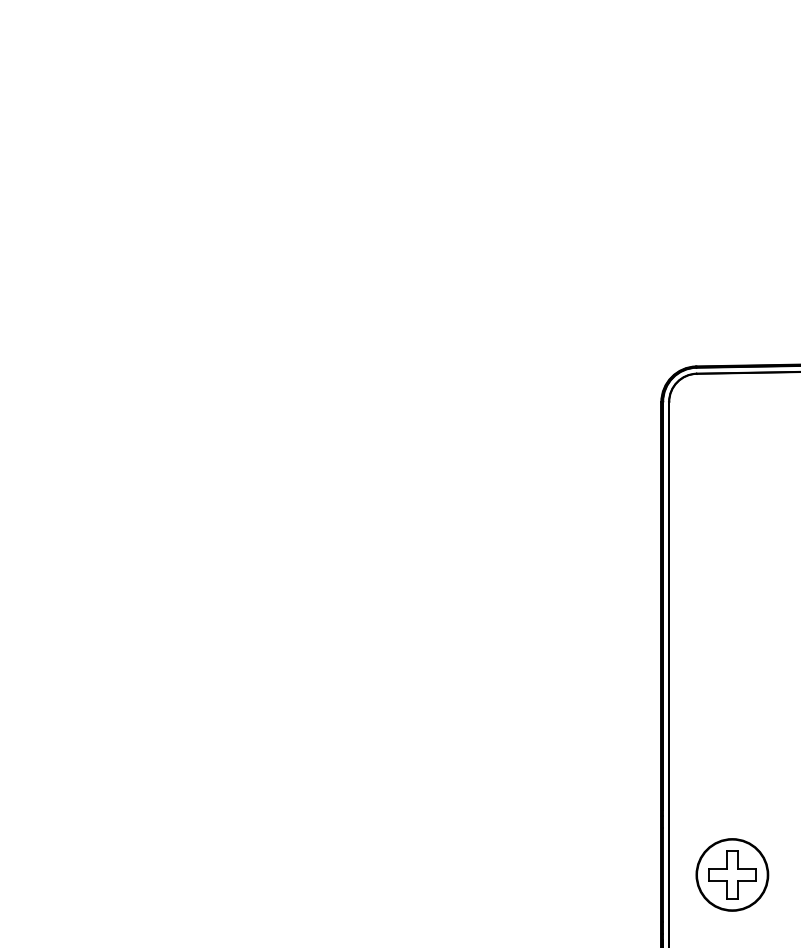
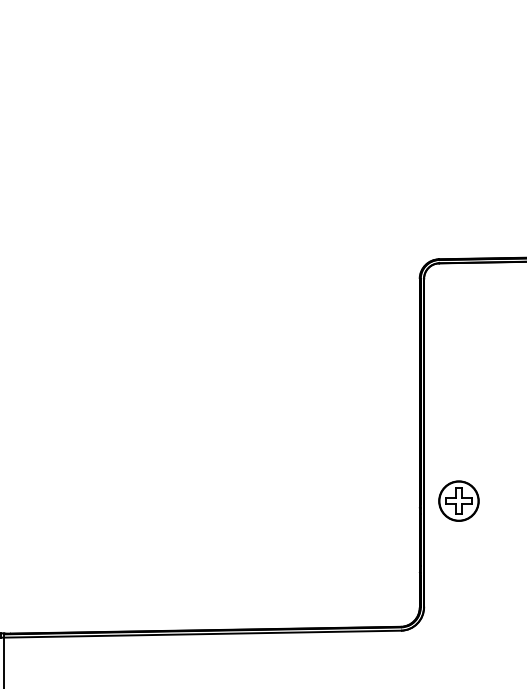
part: (731, 873) -> (458, 500), moved

